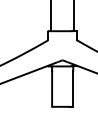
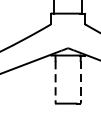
line: (52, 88) -> (56, 81), solid -> dashed
line: (73, 88) -> (81, 81), solid -> dashed

